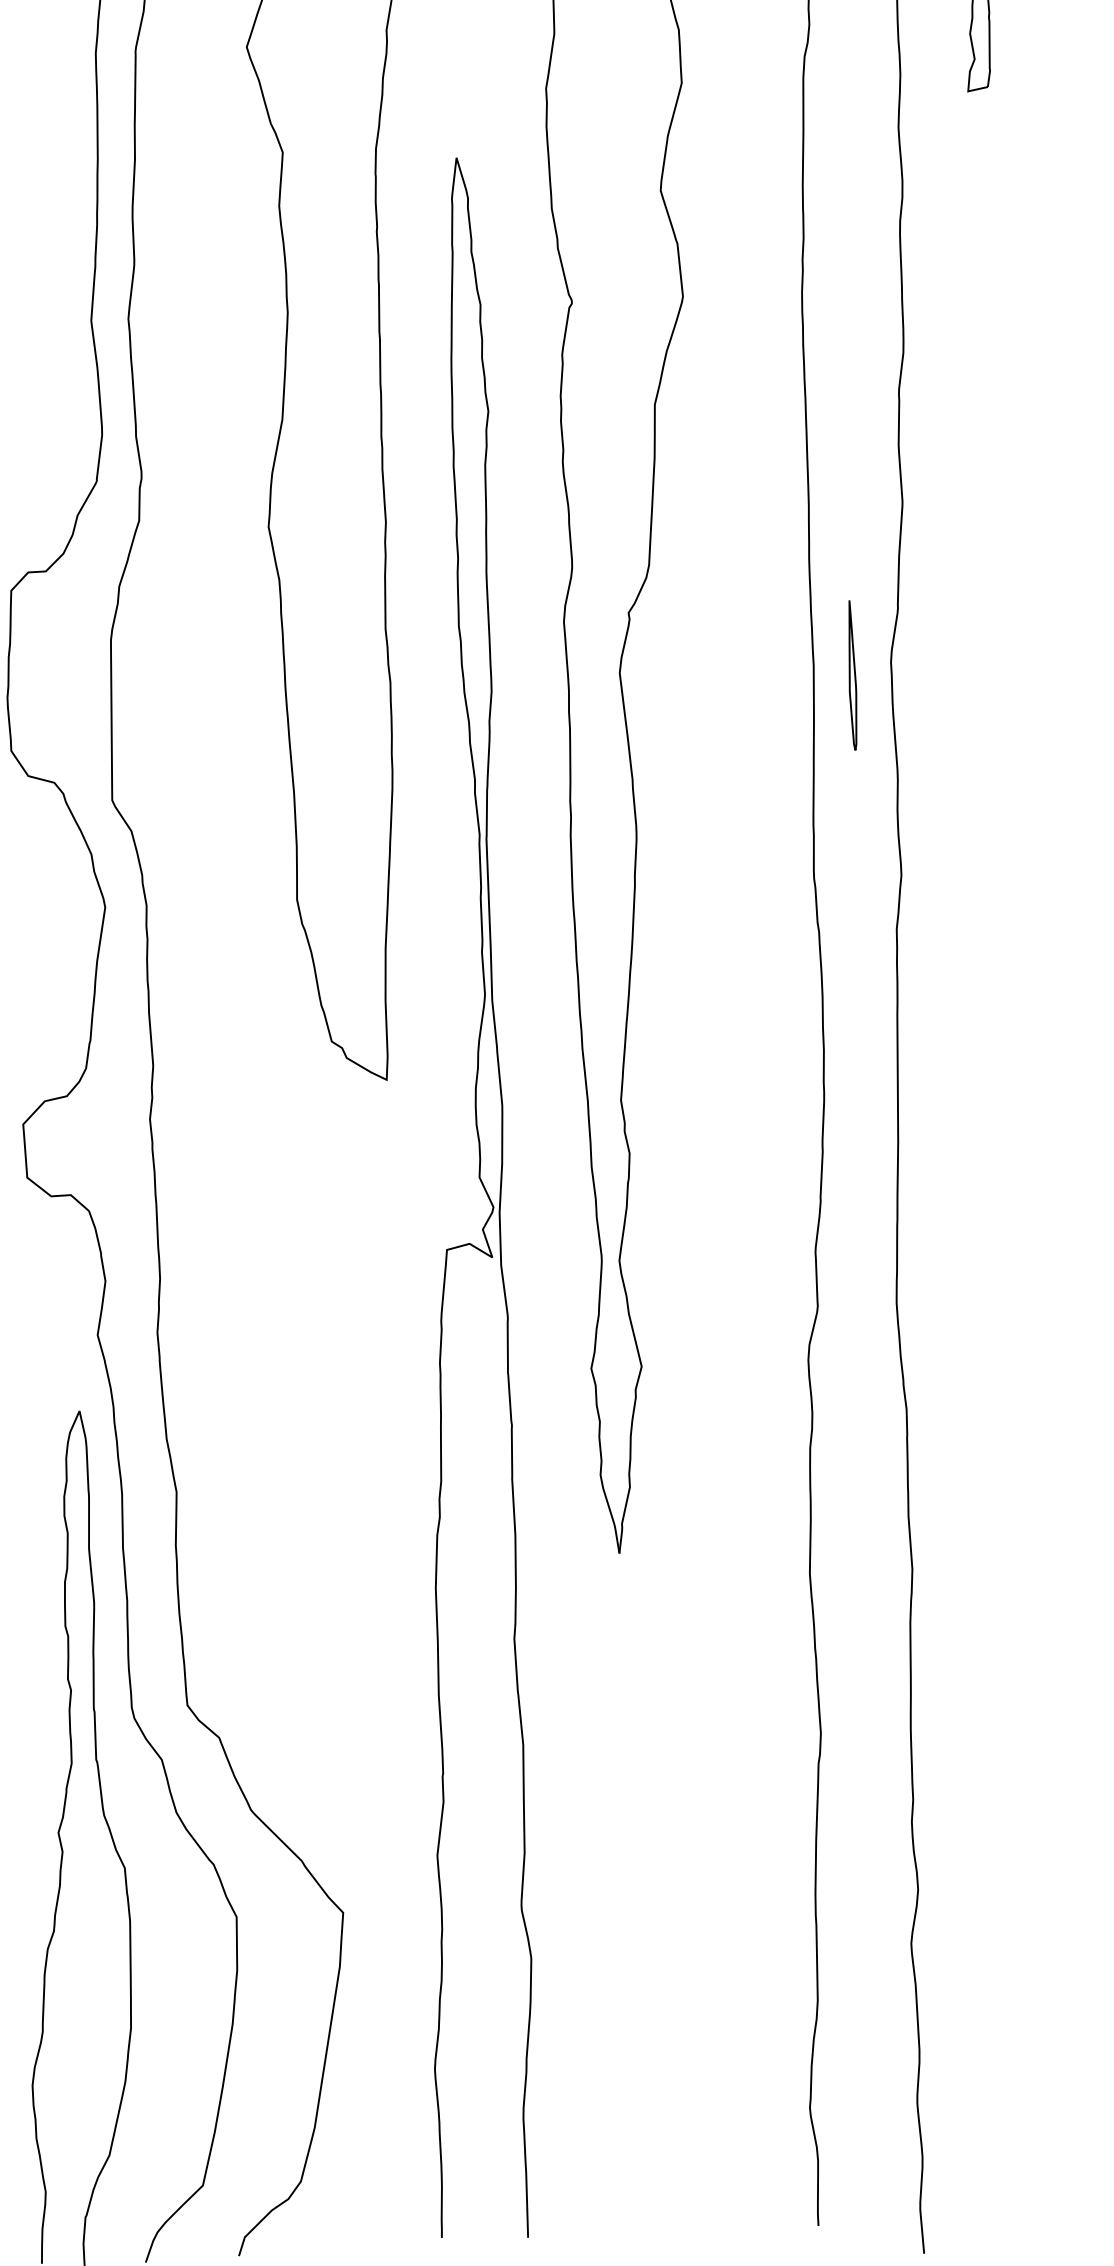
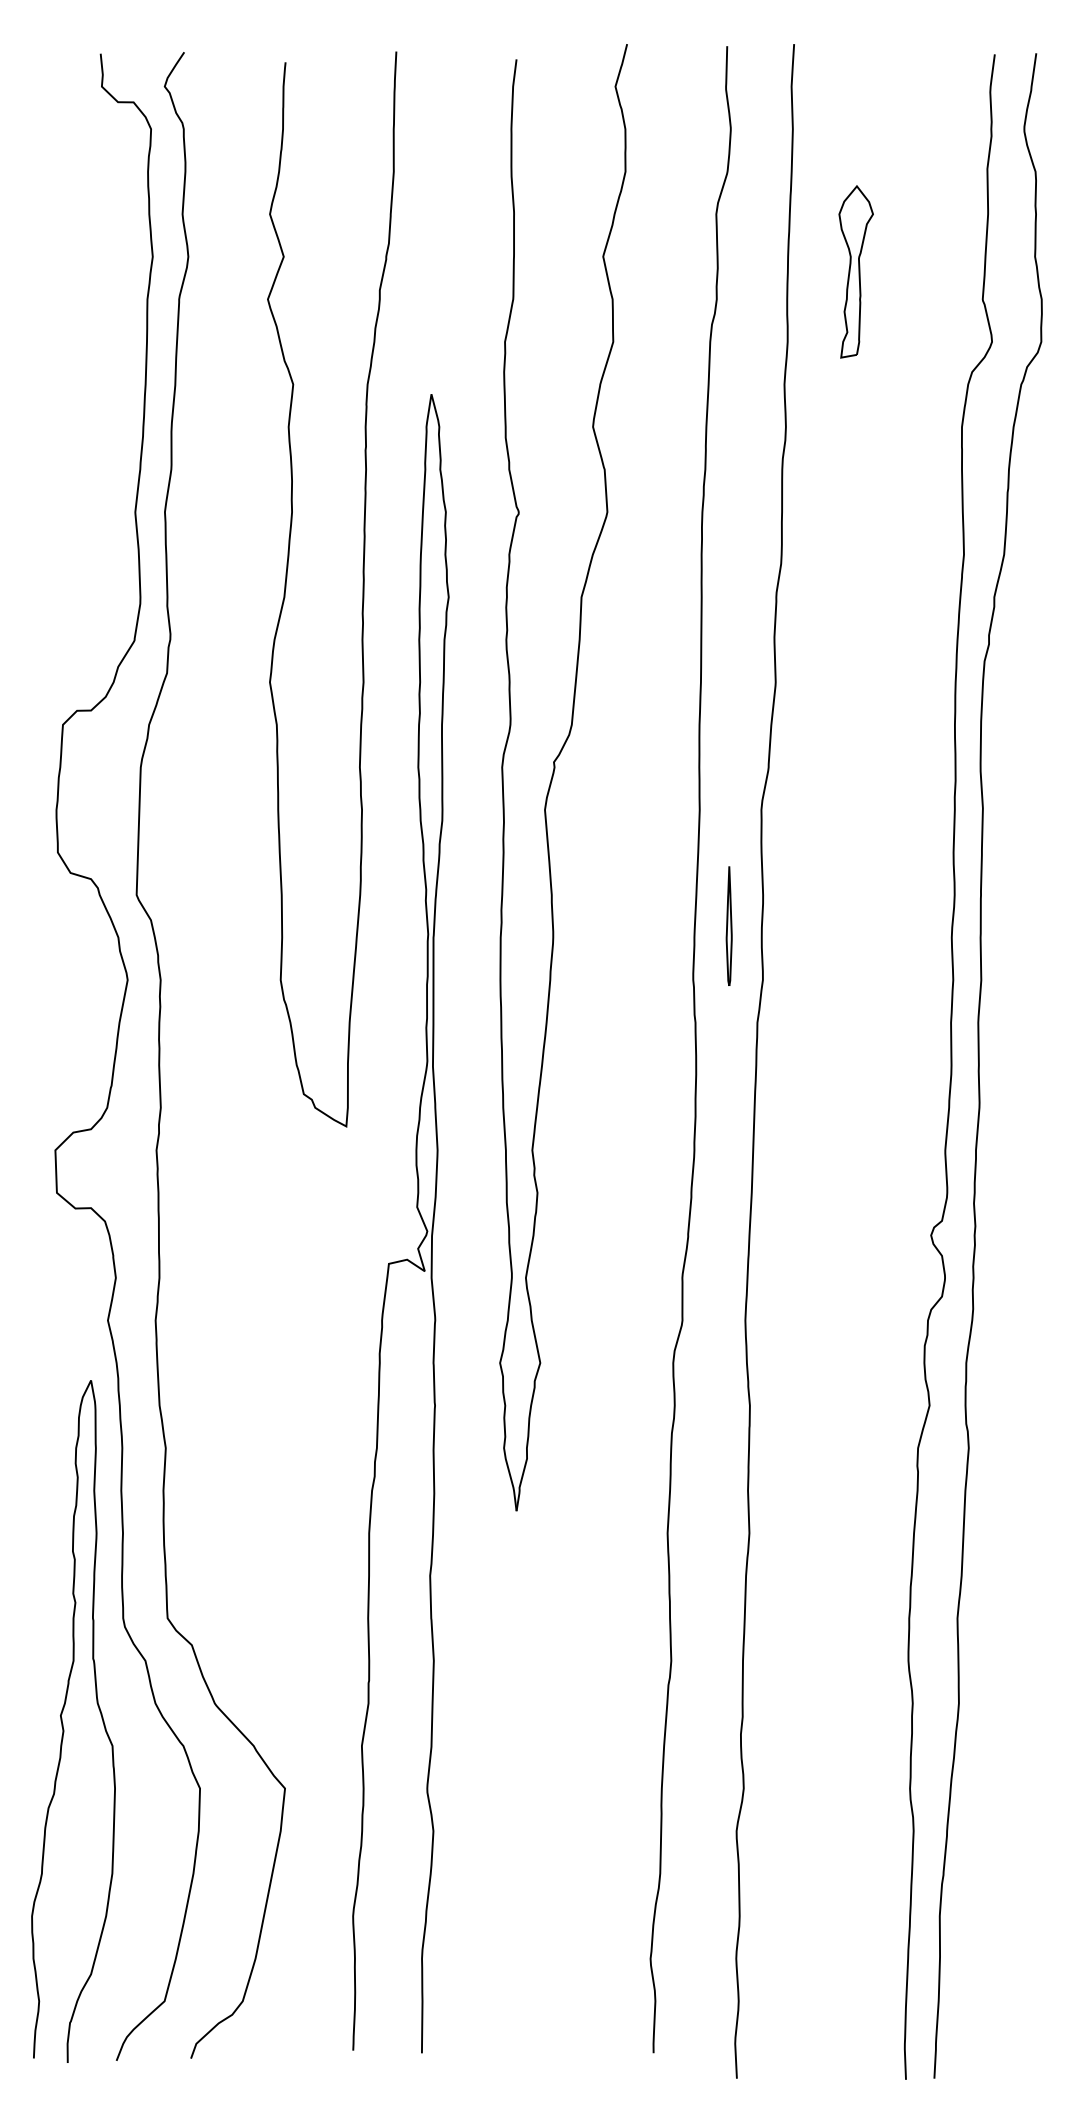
part: (851, 674) -> (728, 925), moved

